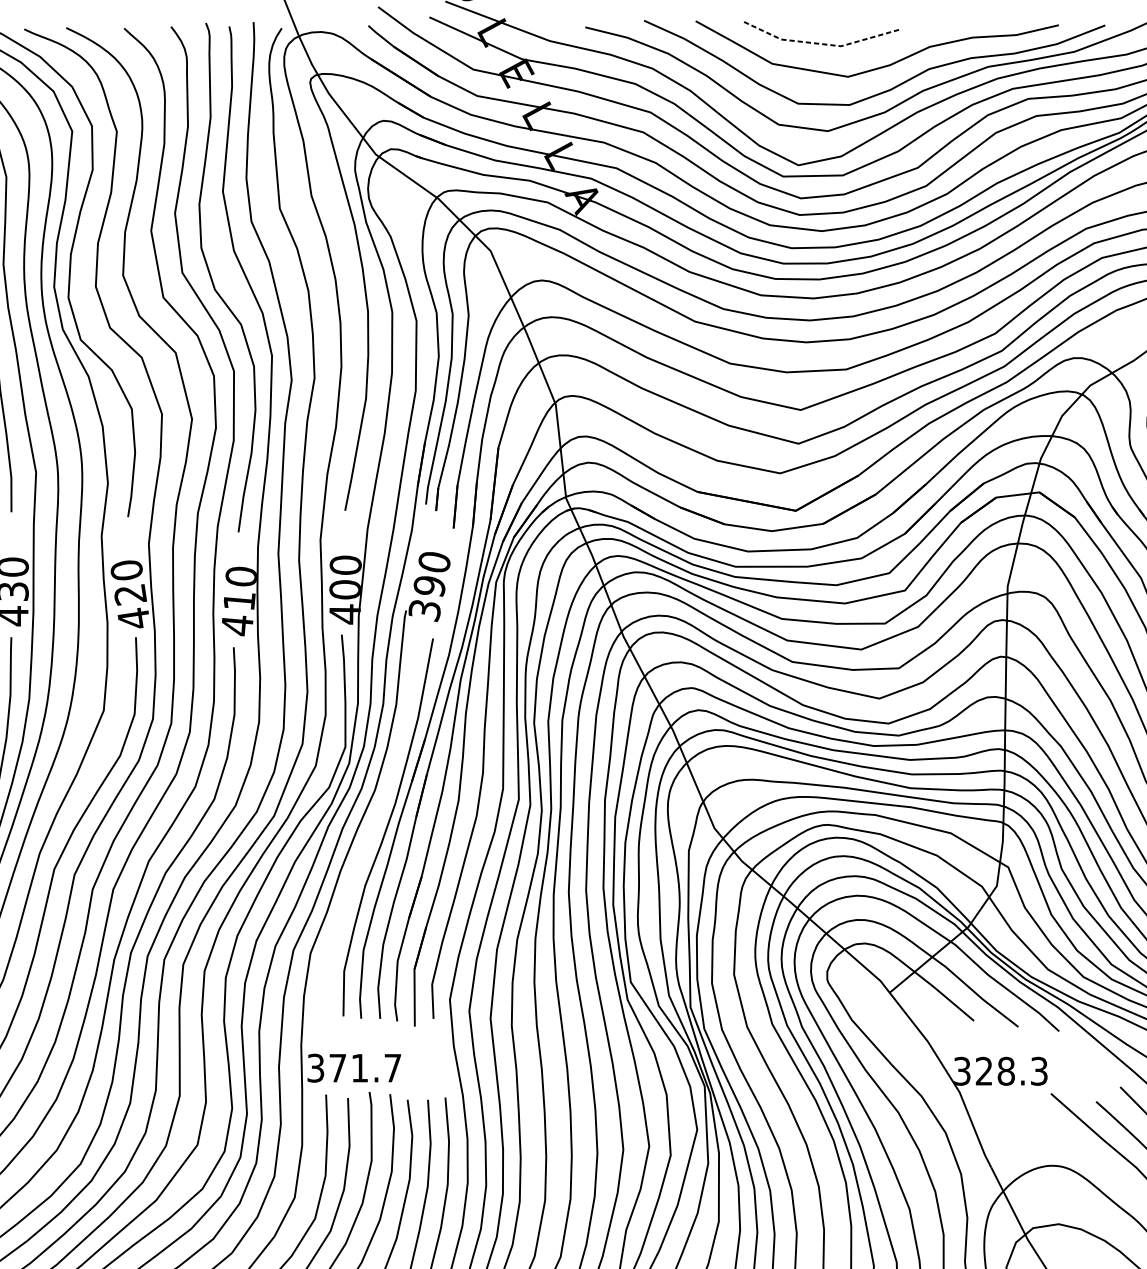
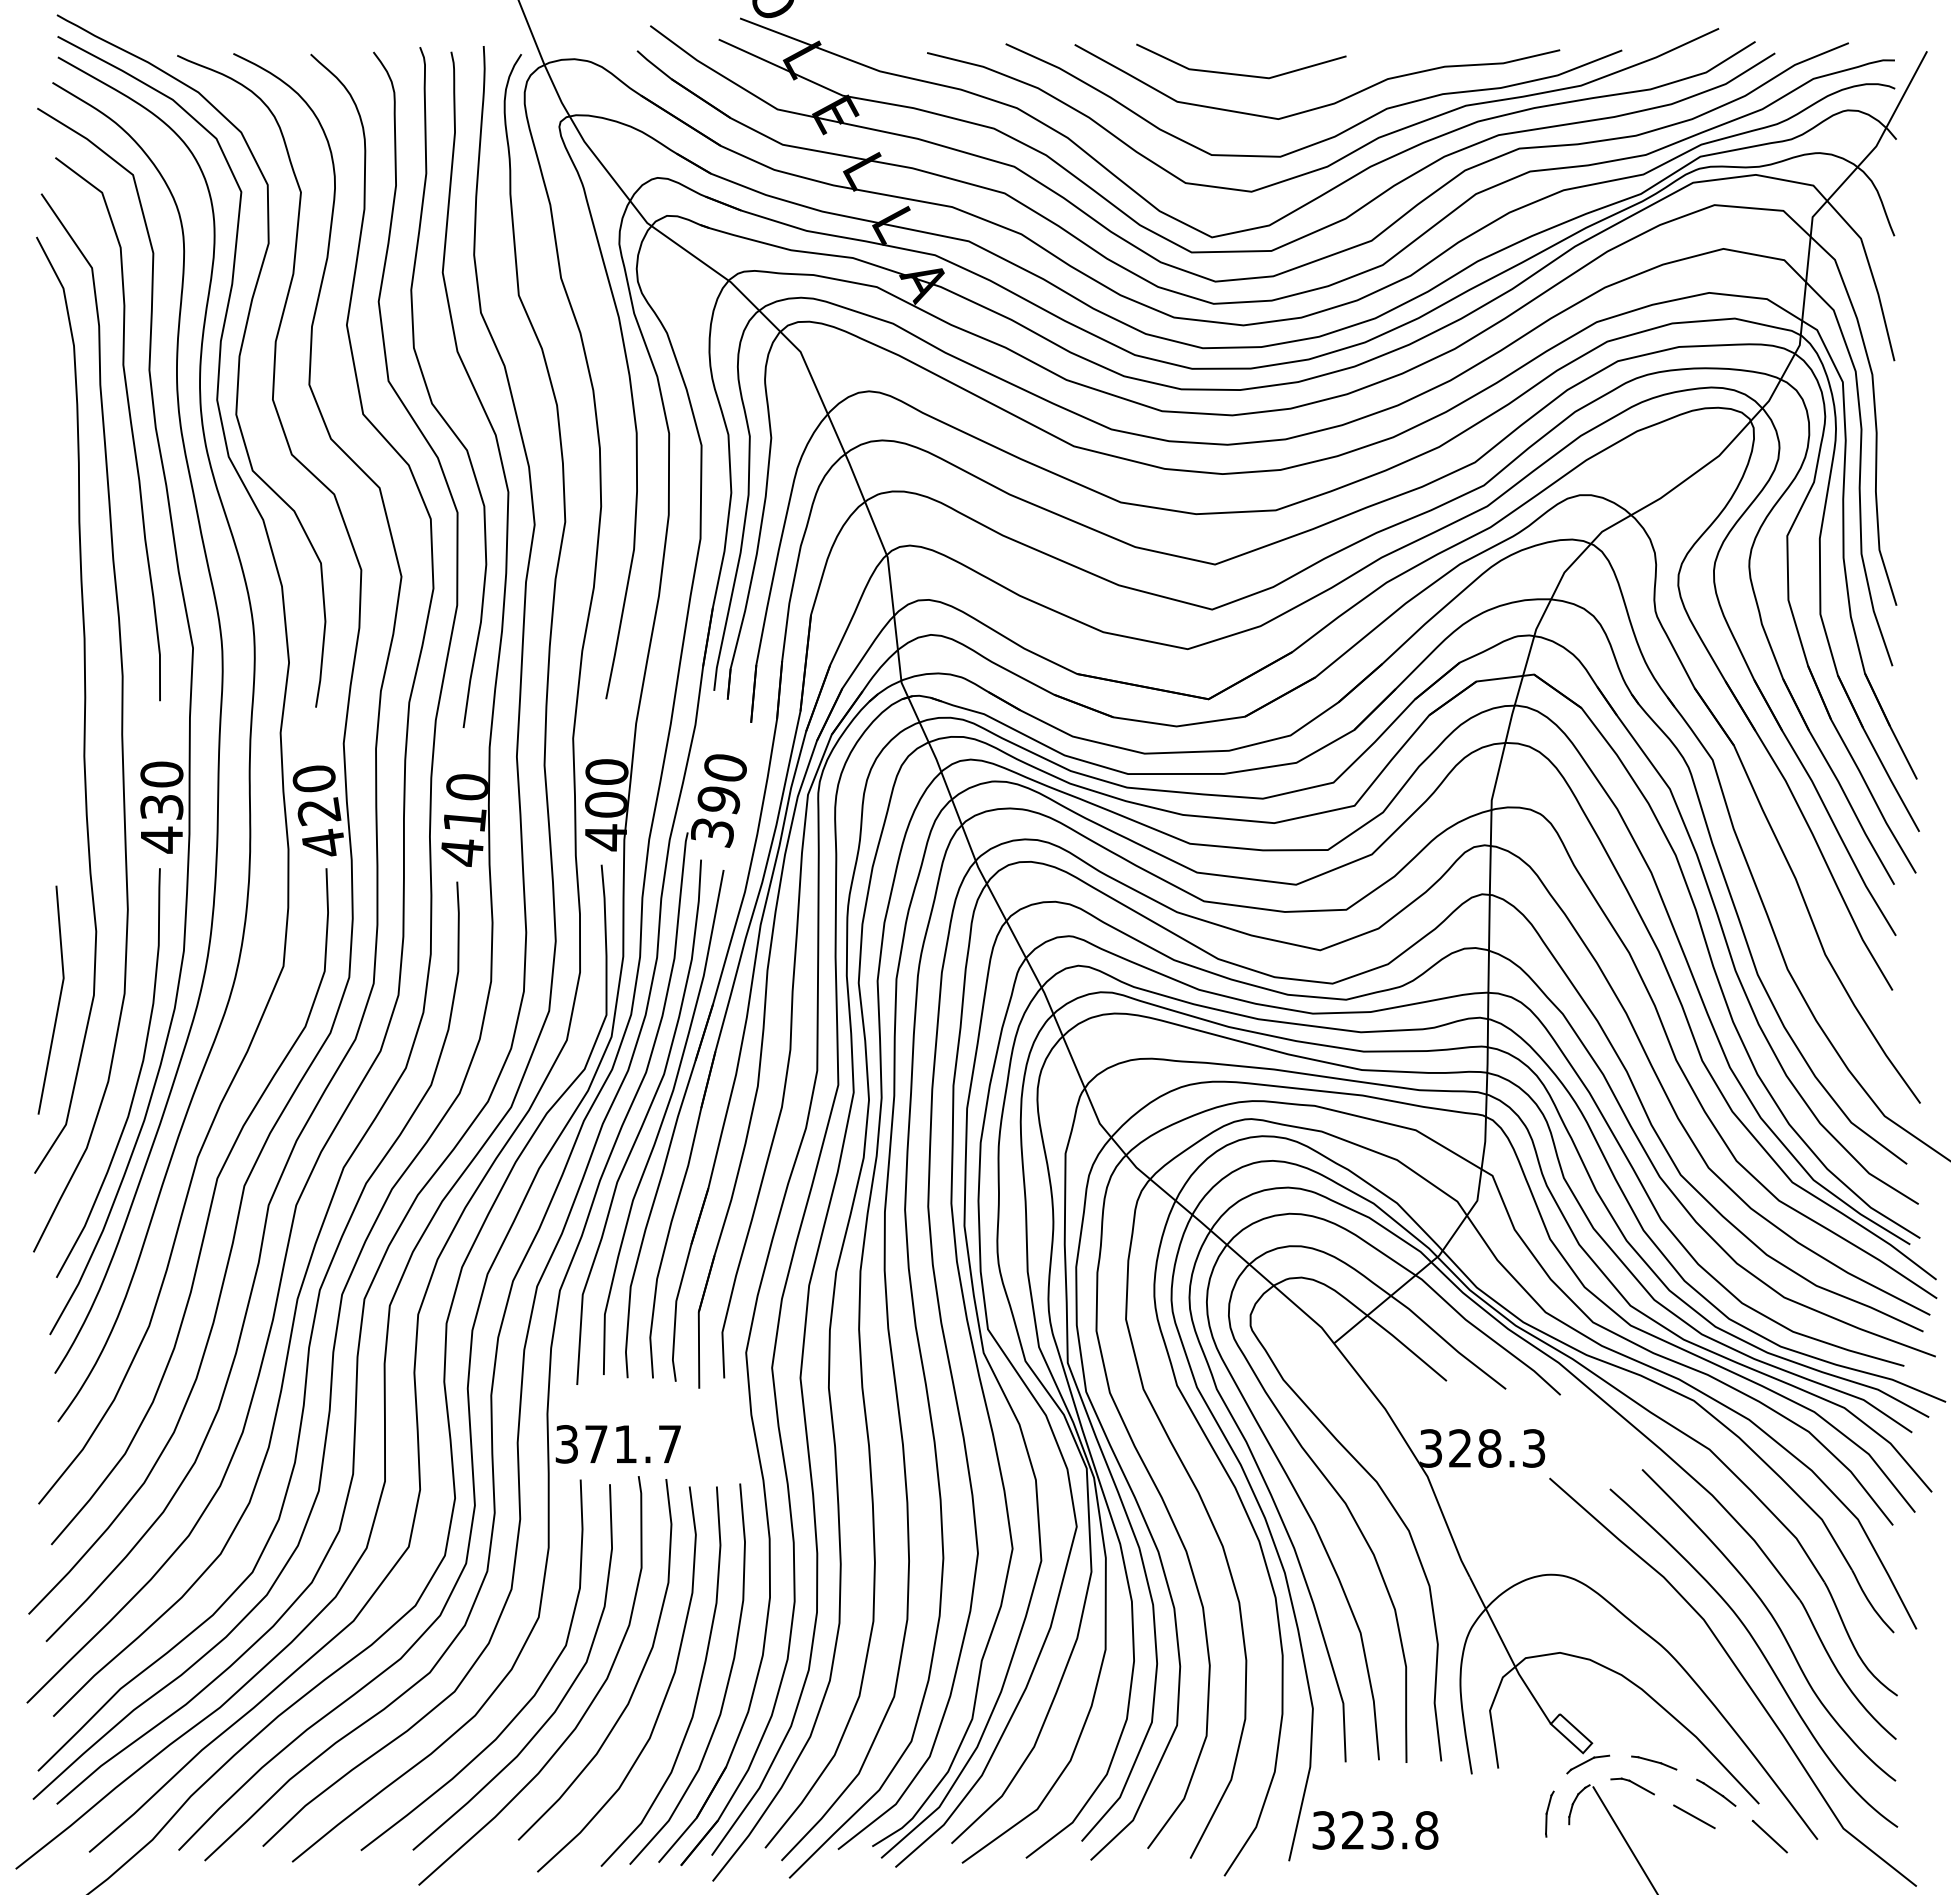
line: (818, 43) -> (1239, 74), dashed -> solid
curve: (372, 827) -> (642, 1122), added

